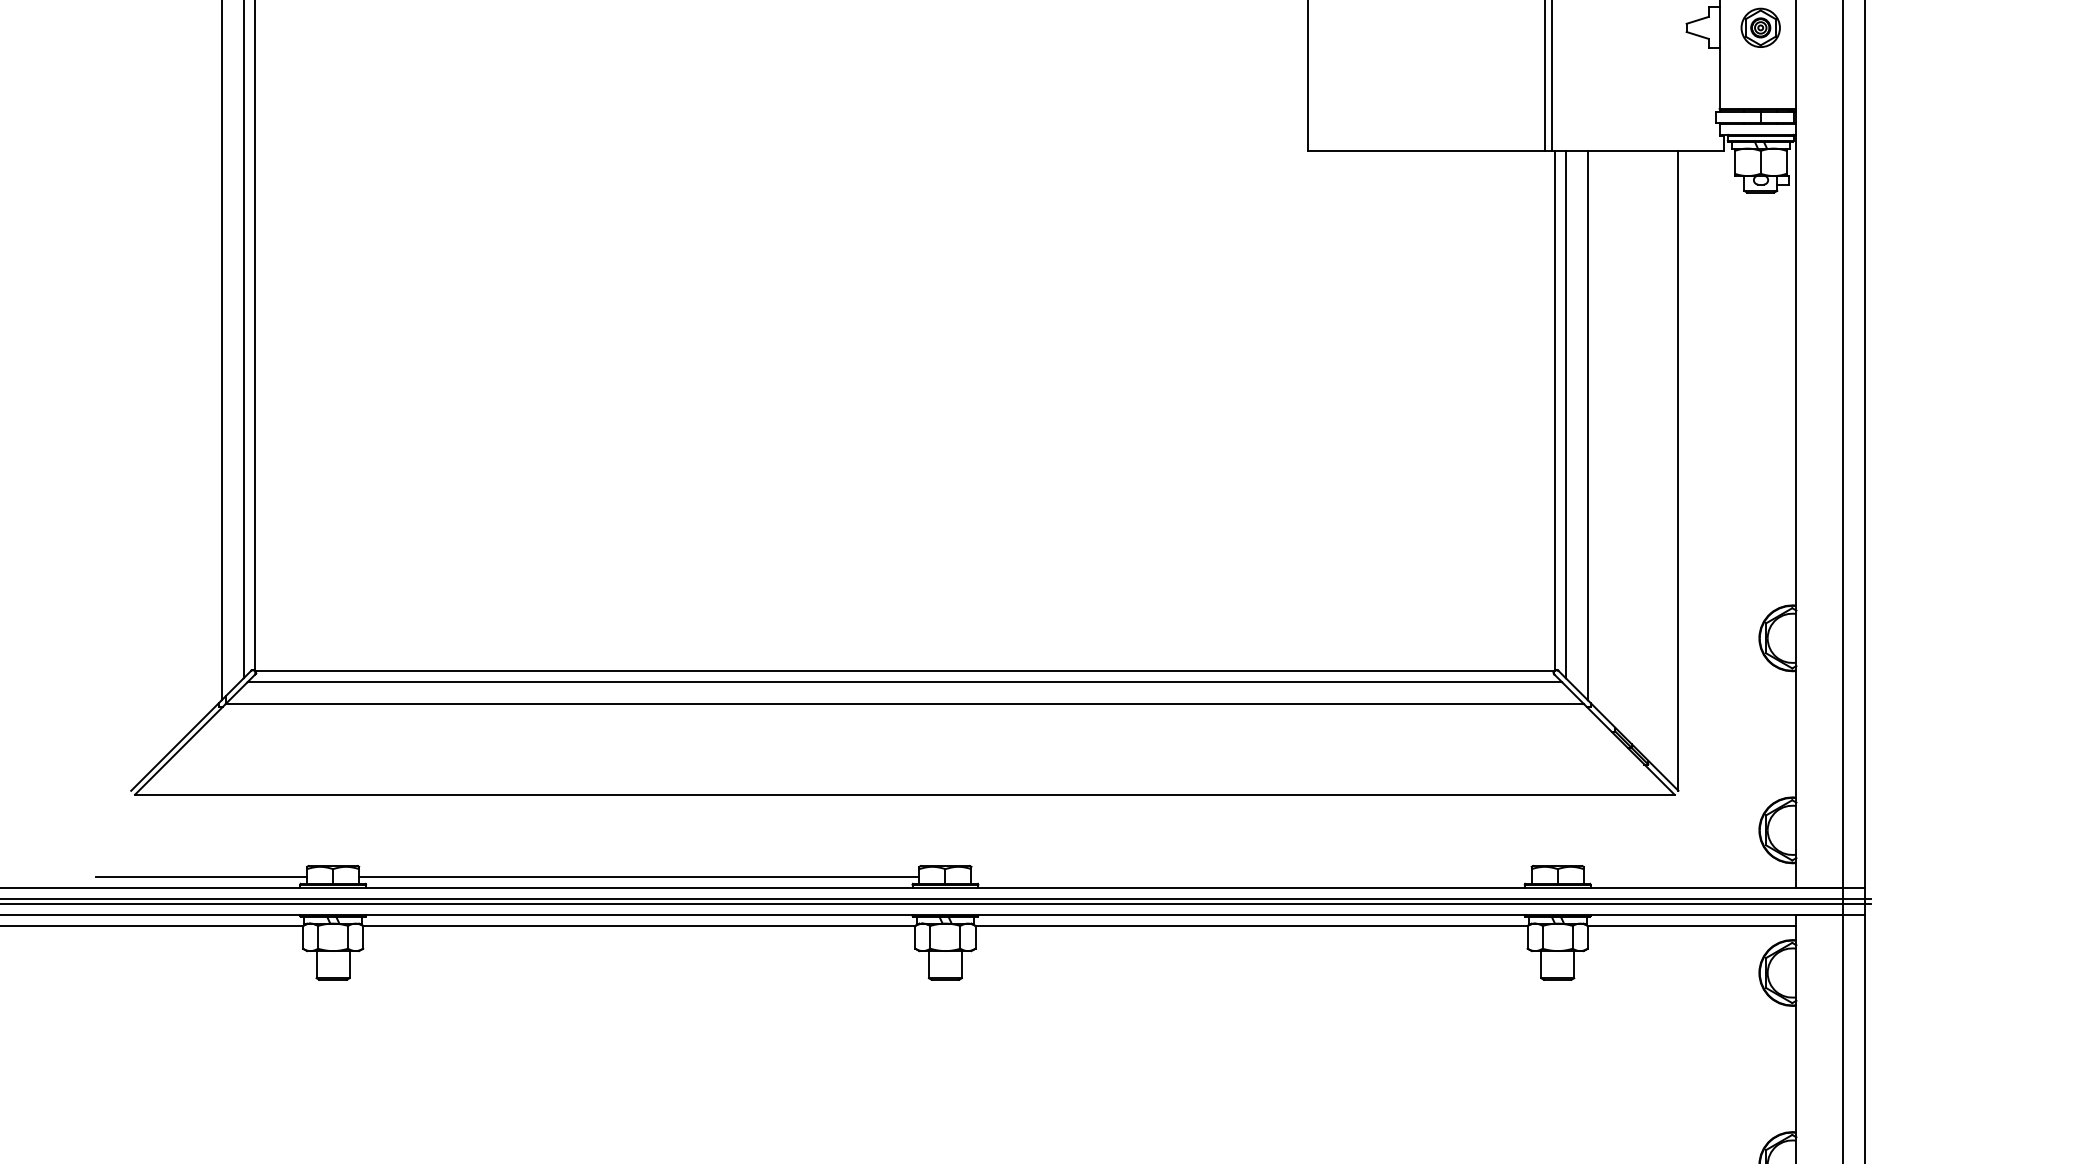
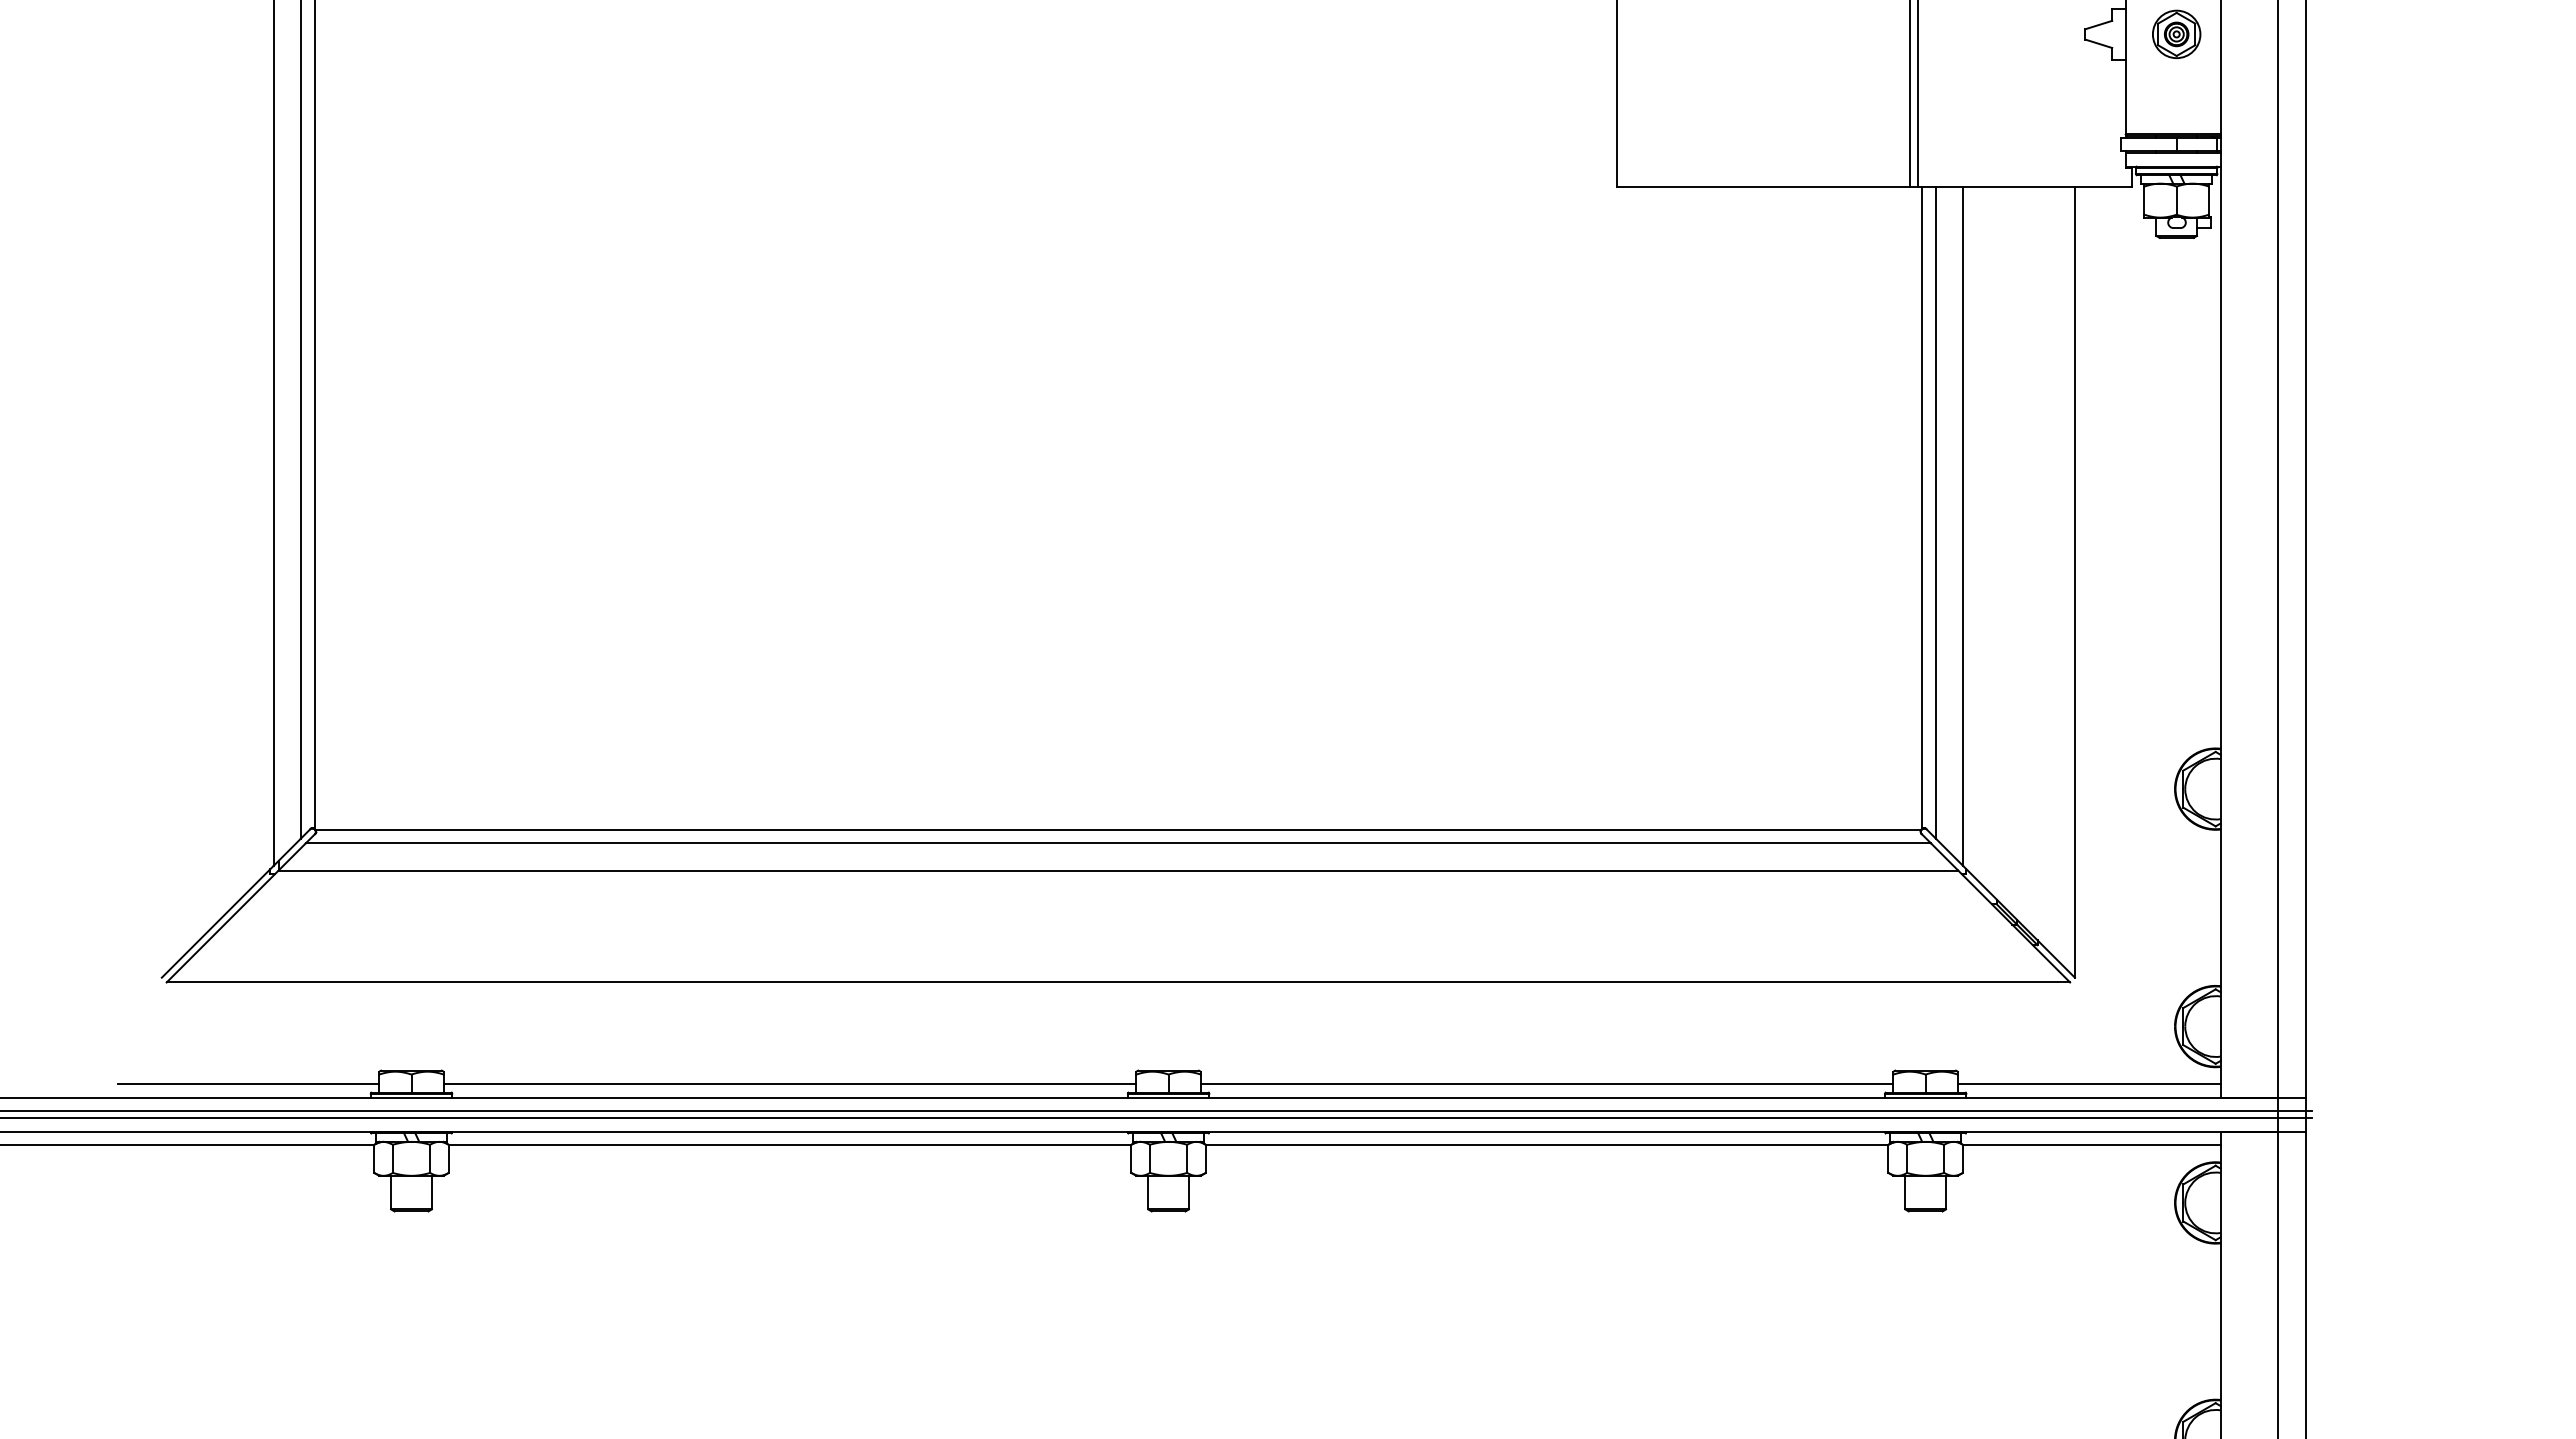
line: (1251, 877) -> (1546, 1084), added
line: (1689, 877) -> (2088, 1084), added

